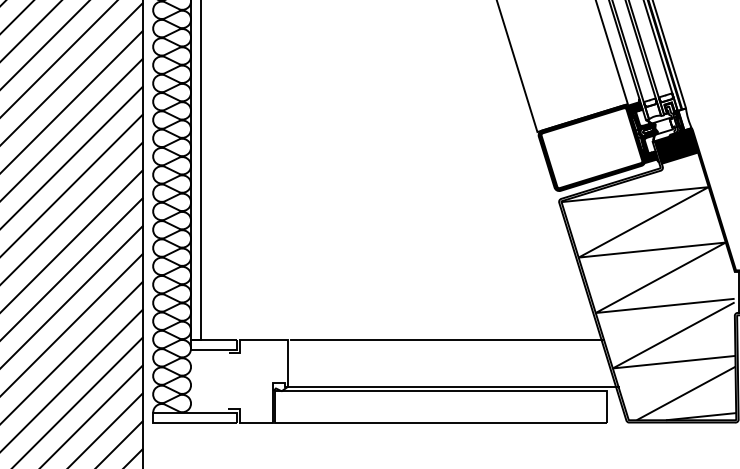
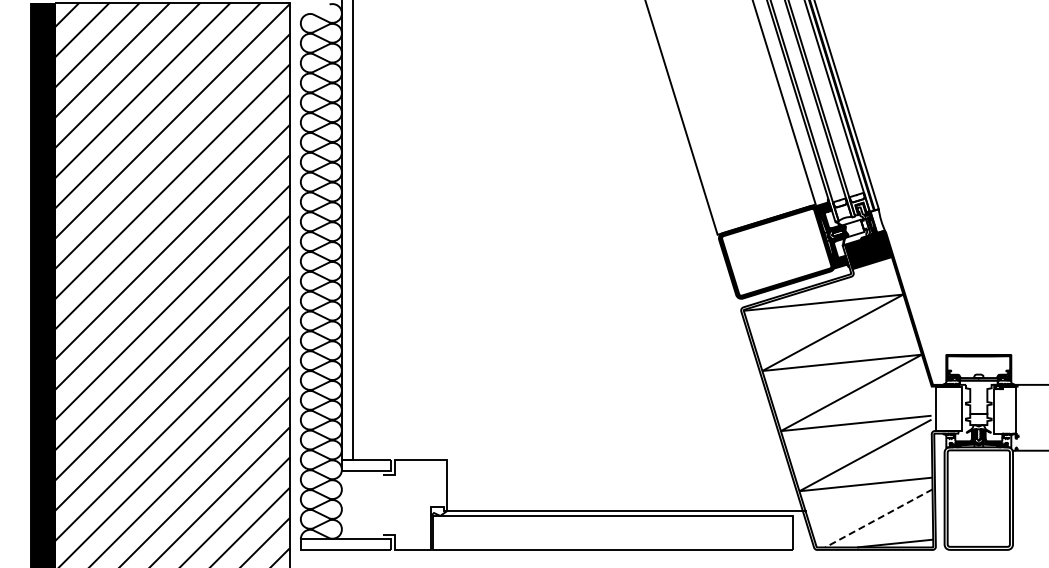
line: (446, 340) -> (619, 460), removed
line: (685, 393) -> (878, 518), solid -> dashed

